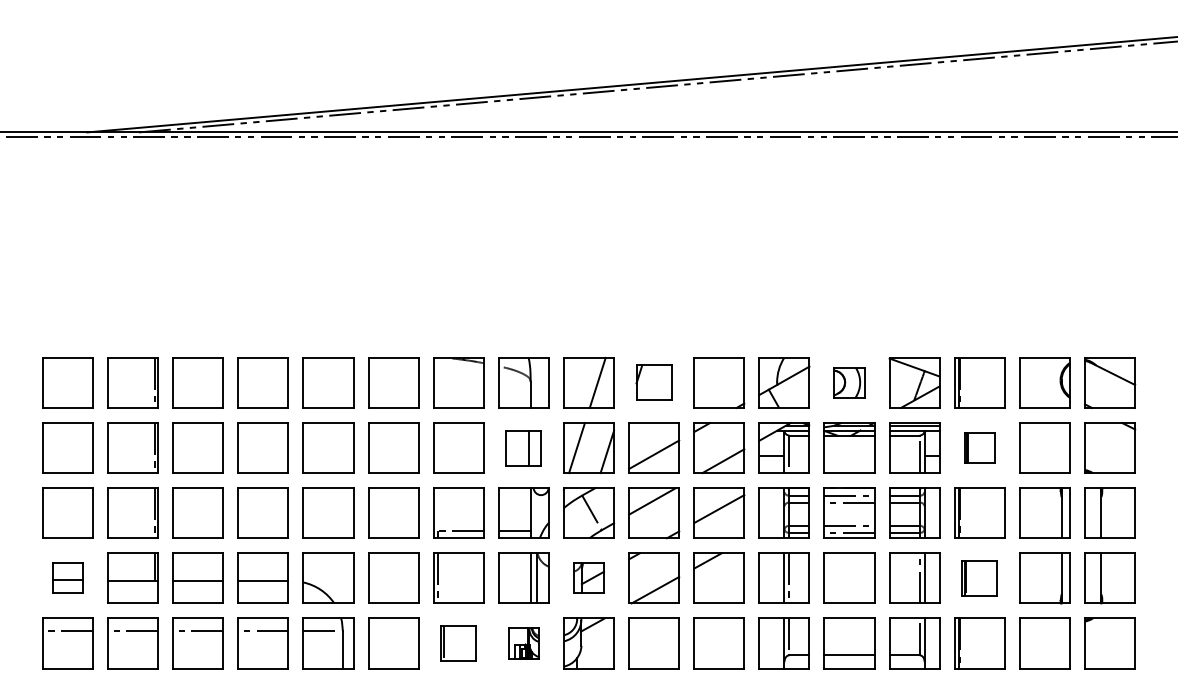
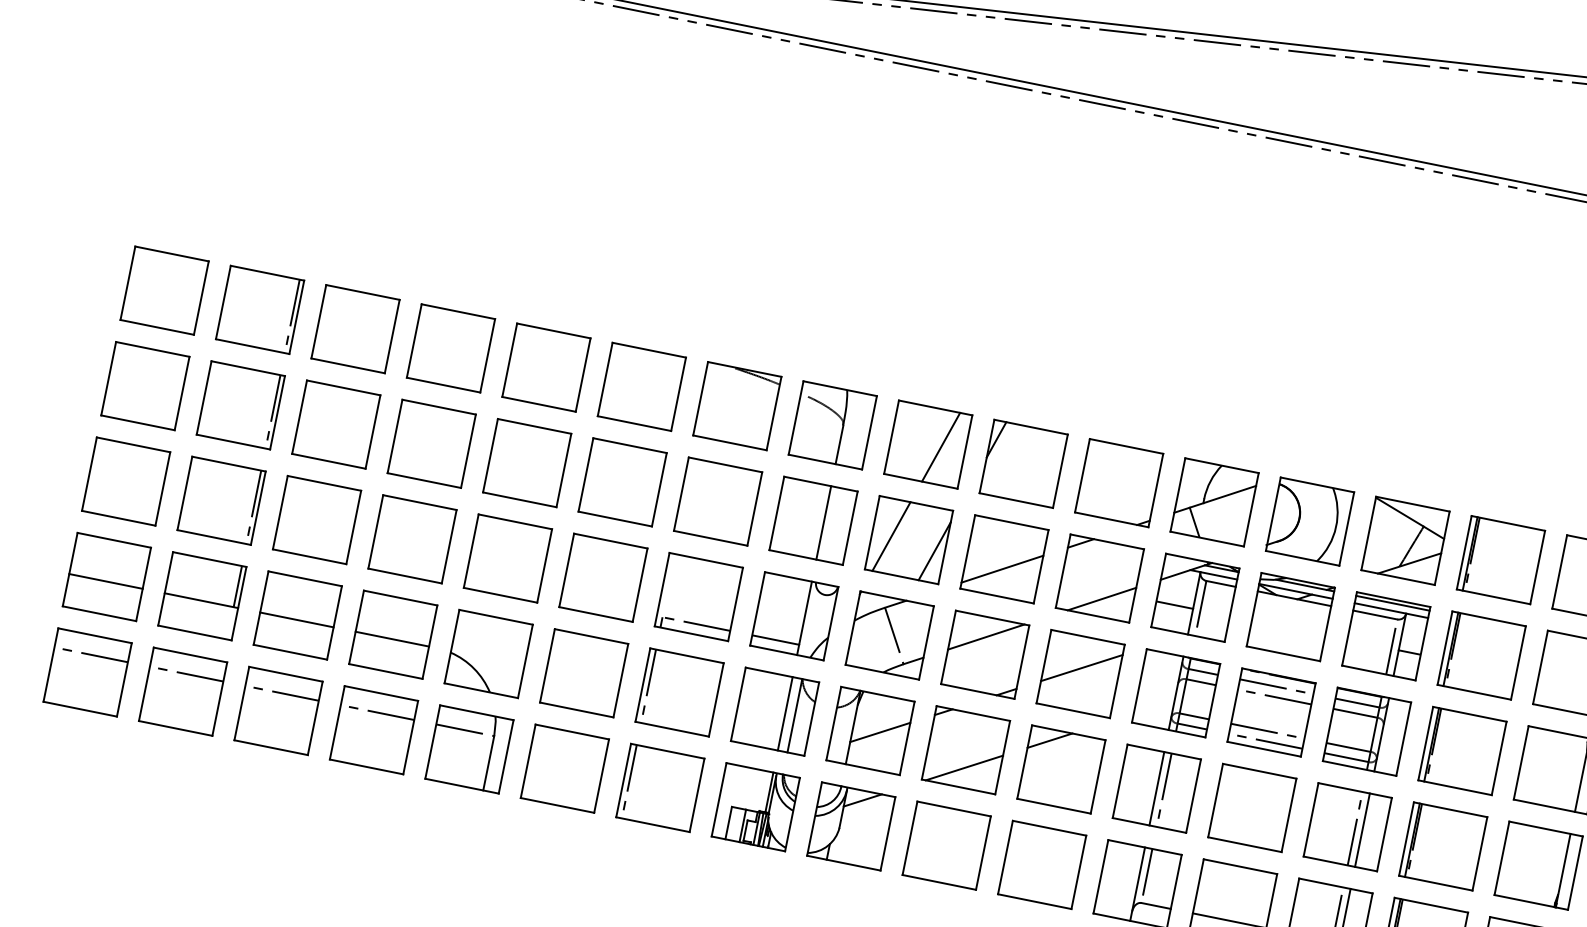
part: (653, 382) -> (1022, 463), size x1.43
part: (849, 382) -> (1310, 520), size x1.67
part: (523, 447) -> (813, 519), size x1.43
part: (979, 447) -> (1481, 654), size x1.67
part: (67, 577) -> (106, 575), size x1.67
part: (588, 577) -> (870, 729), size x1.67
part: (979, 577) -> (1443, 845), size x1.43
part: (458, 643) -> (660, 787), size x1.43
part: (523, 643) -> (755, 807), size x1.67

